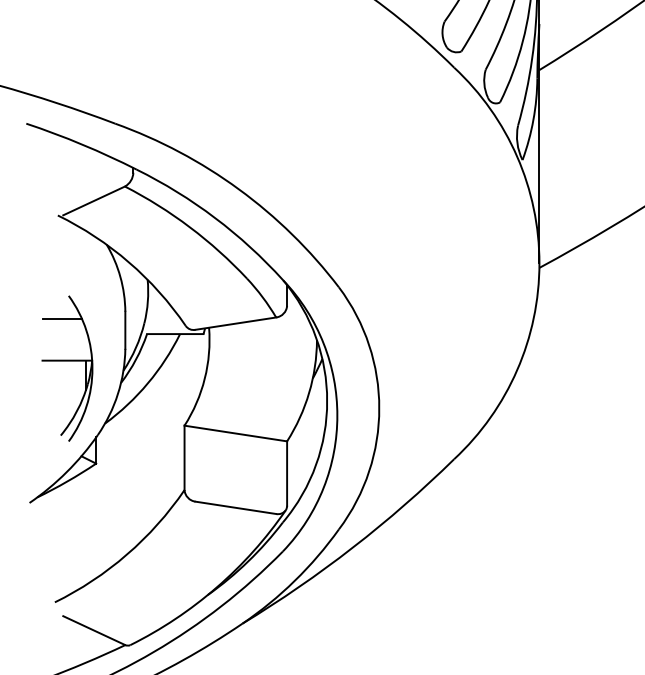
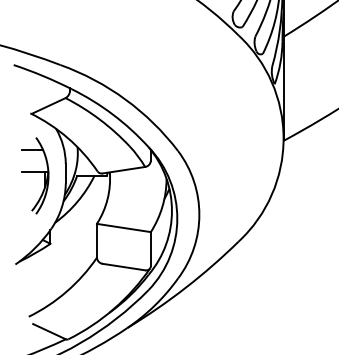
part: (67, 367) -> (35, 175), moved

